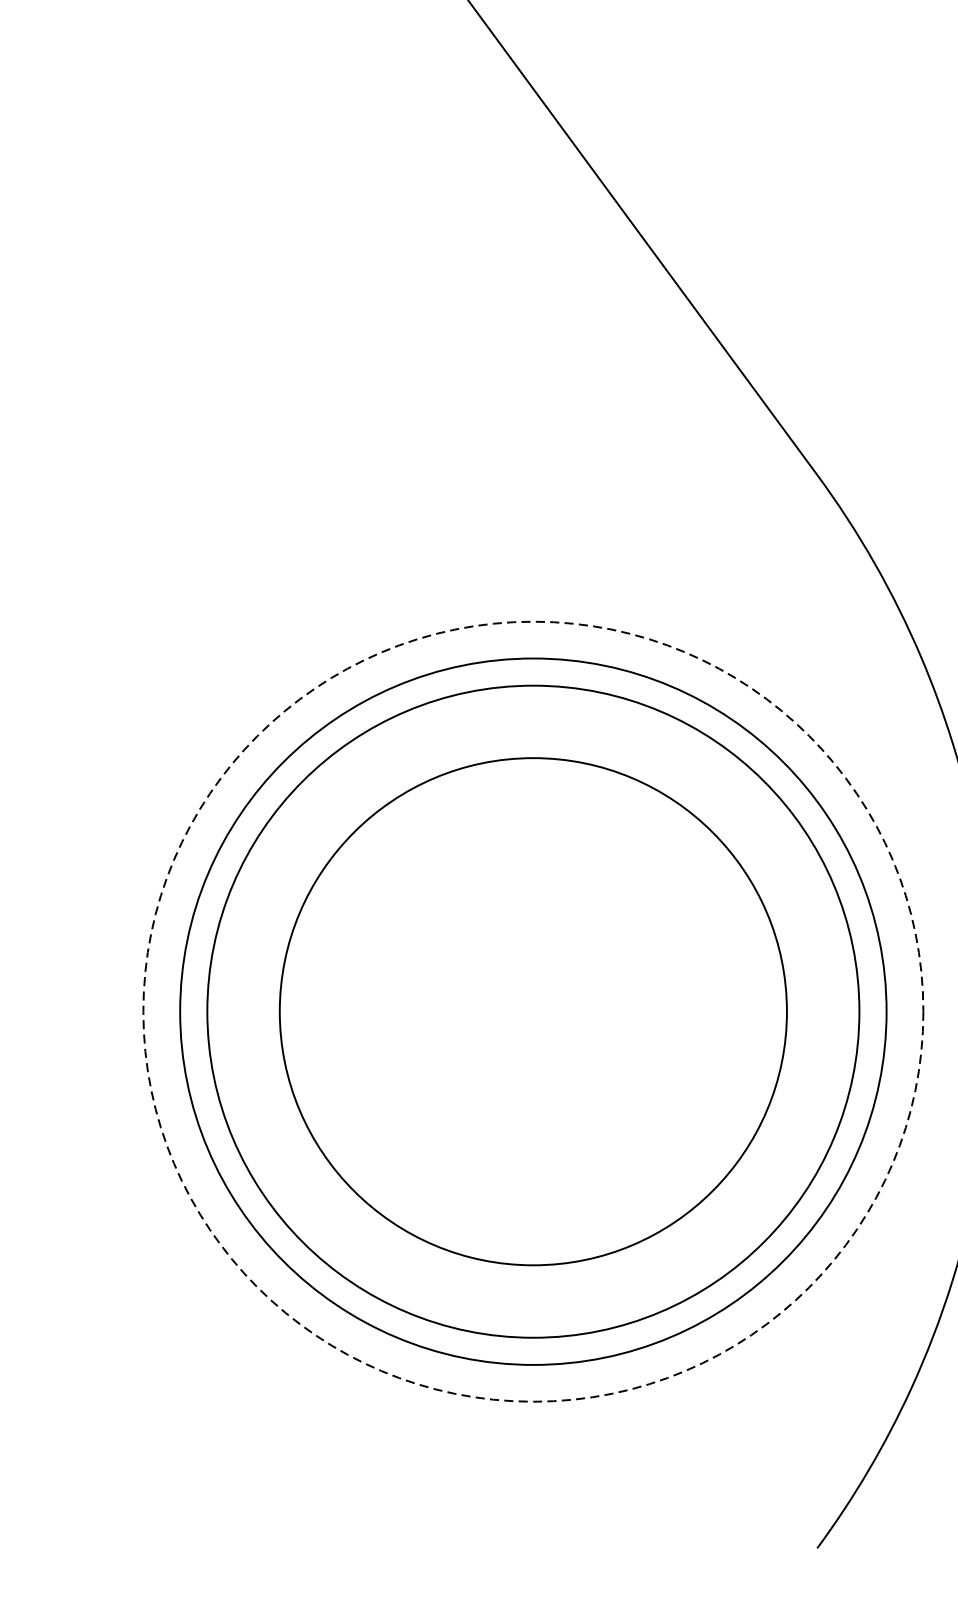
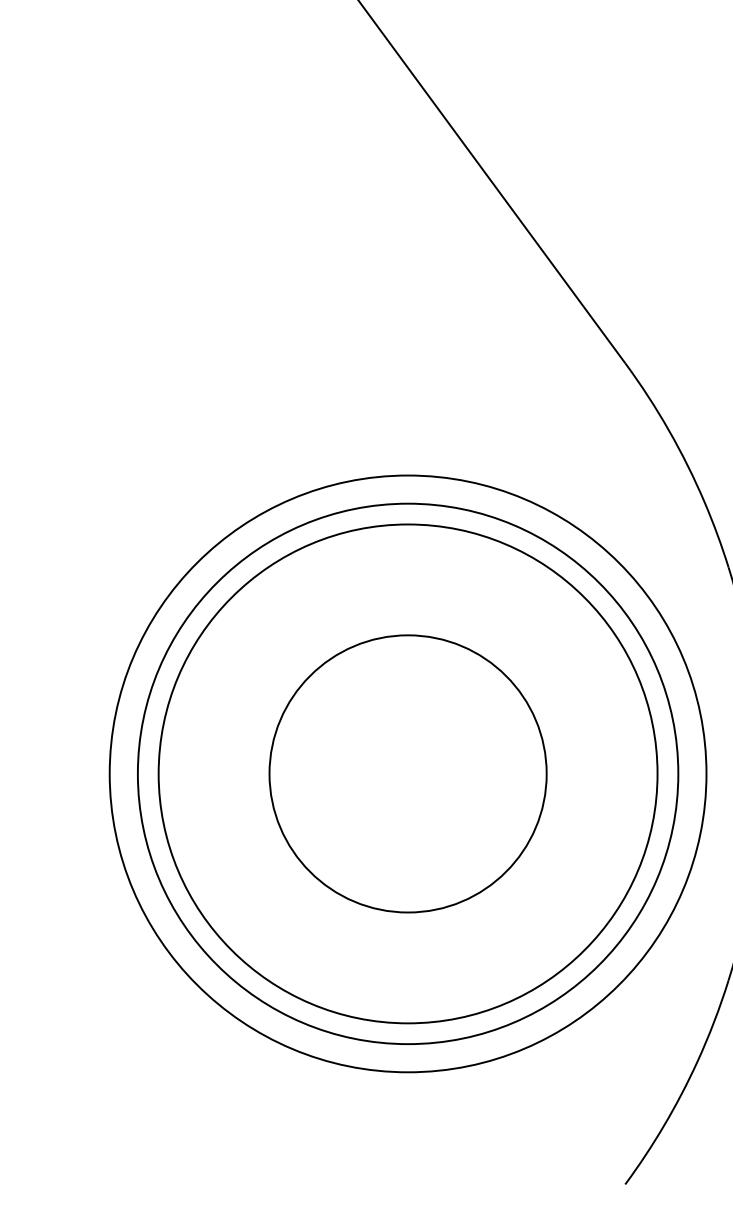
circle: (532, 1011) -> (407, 773), dashed -> solid
circle: (532, 1011) -> (407, 773), size x0.71

